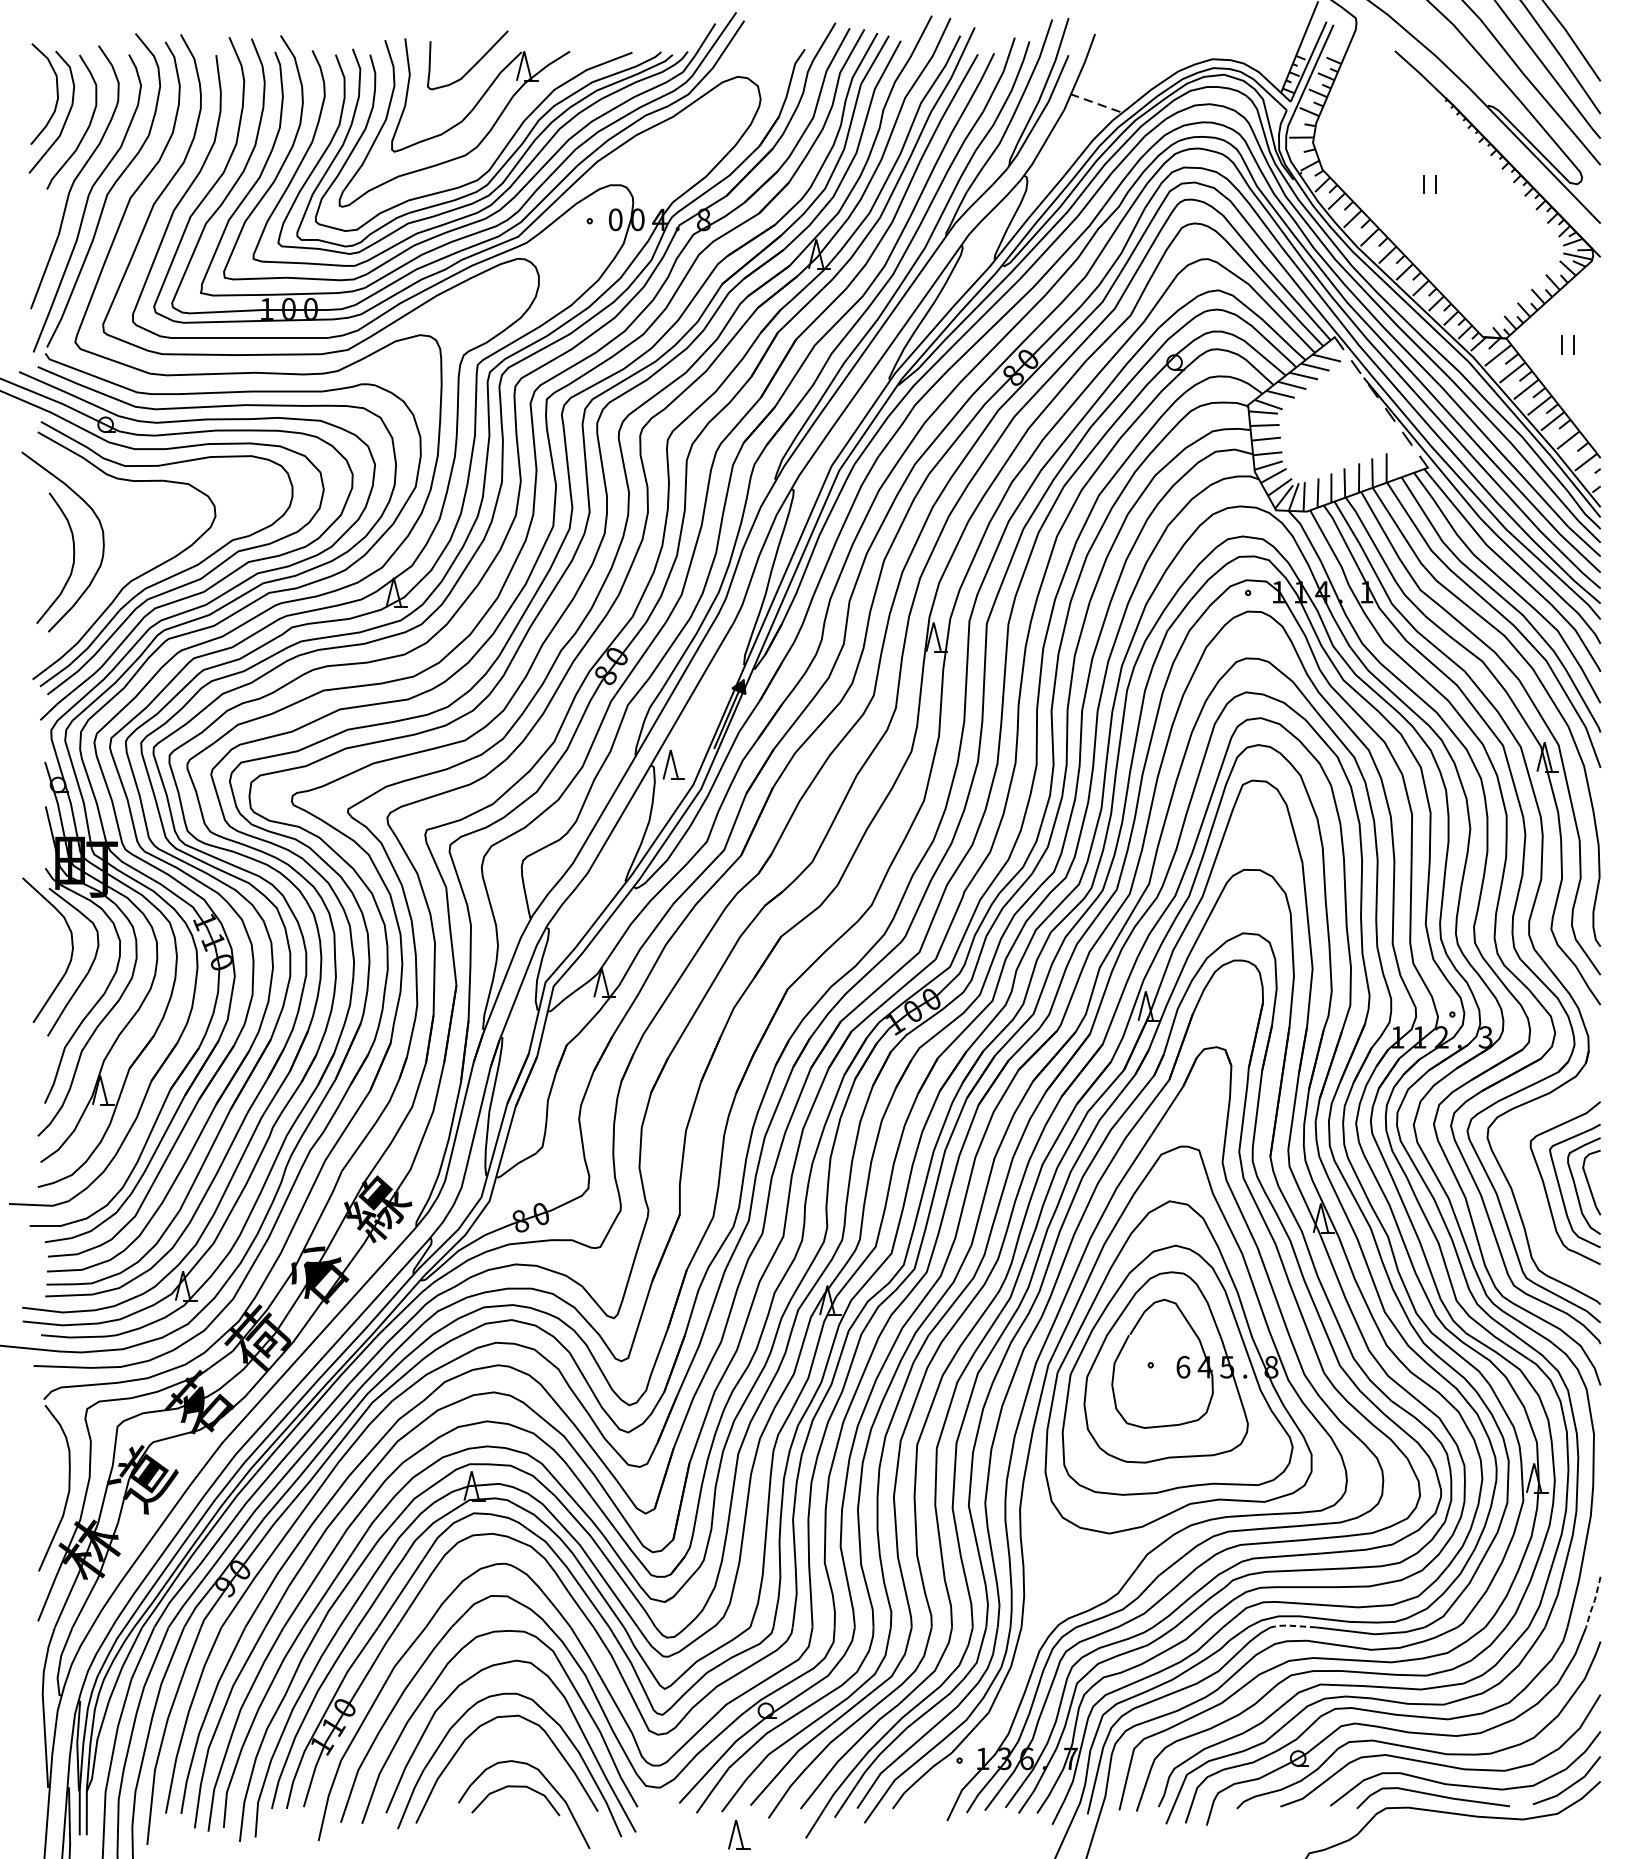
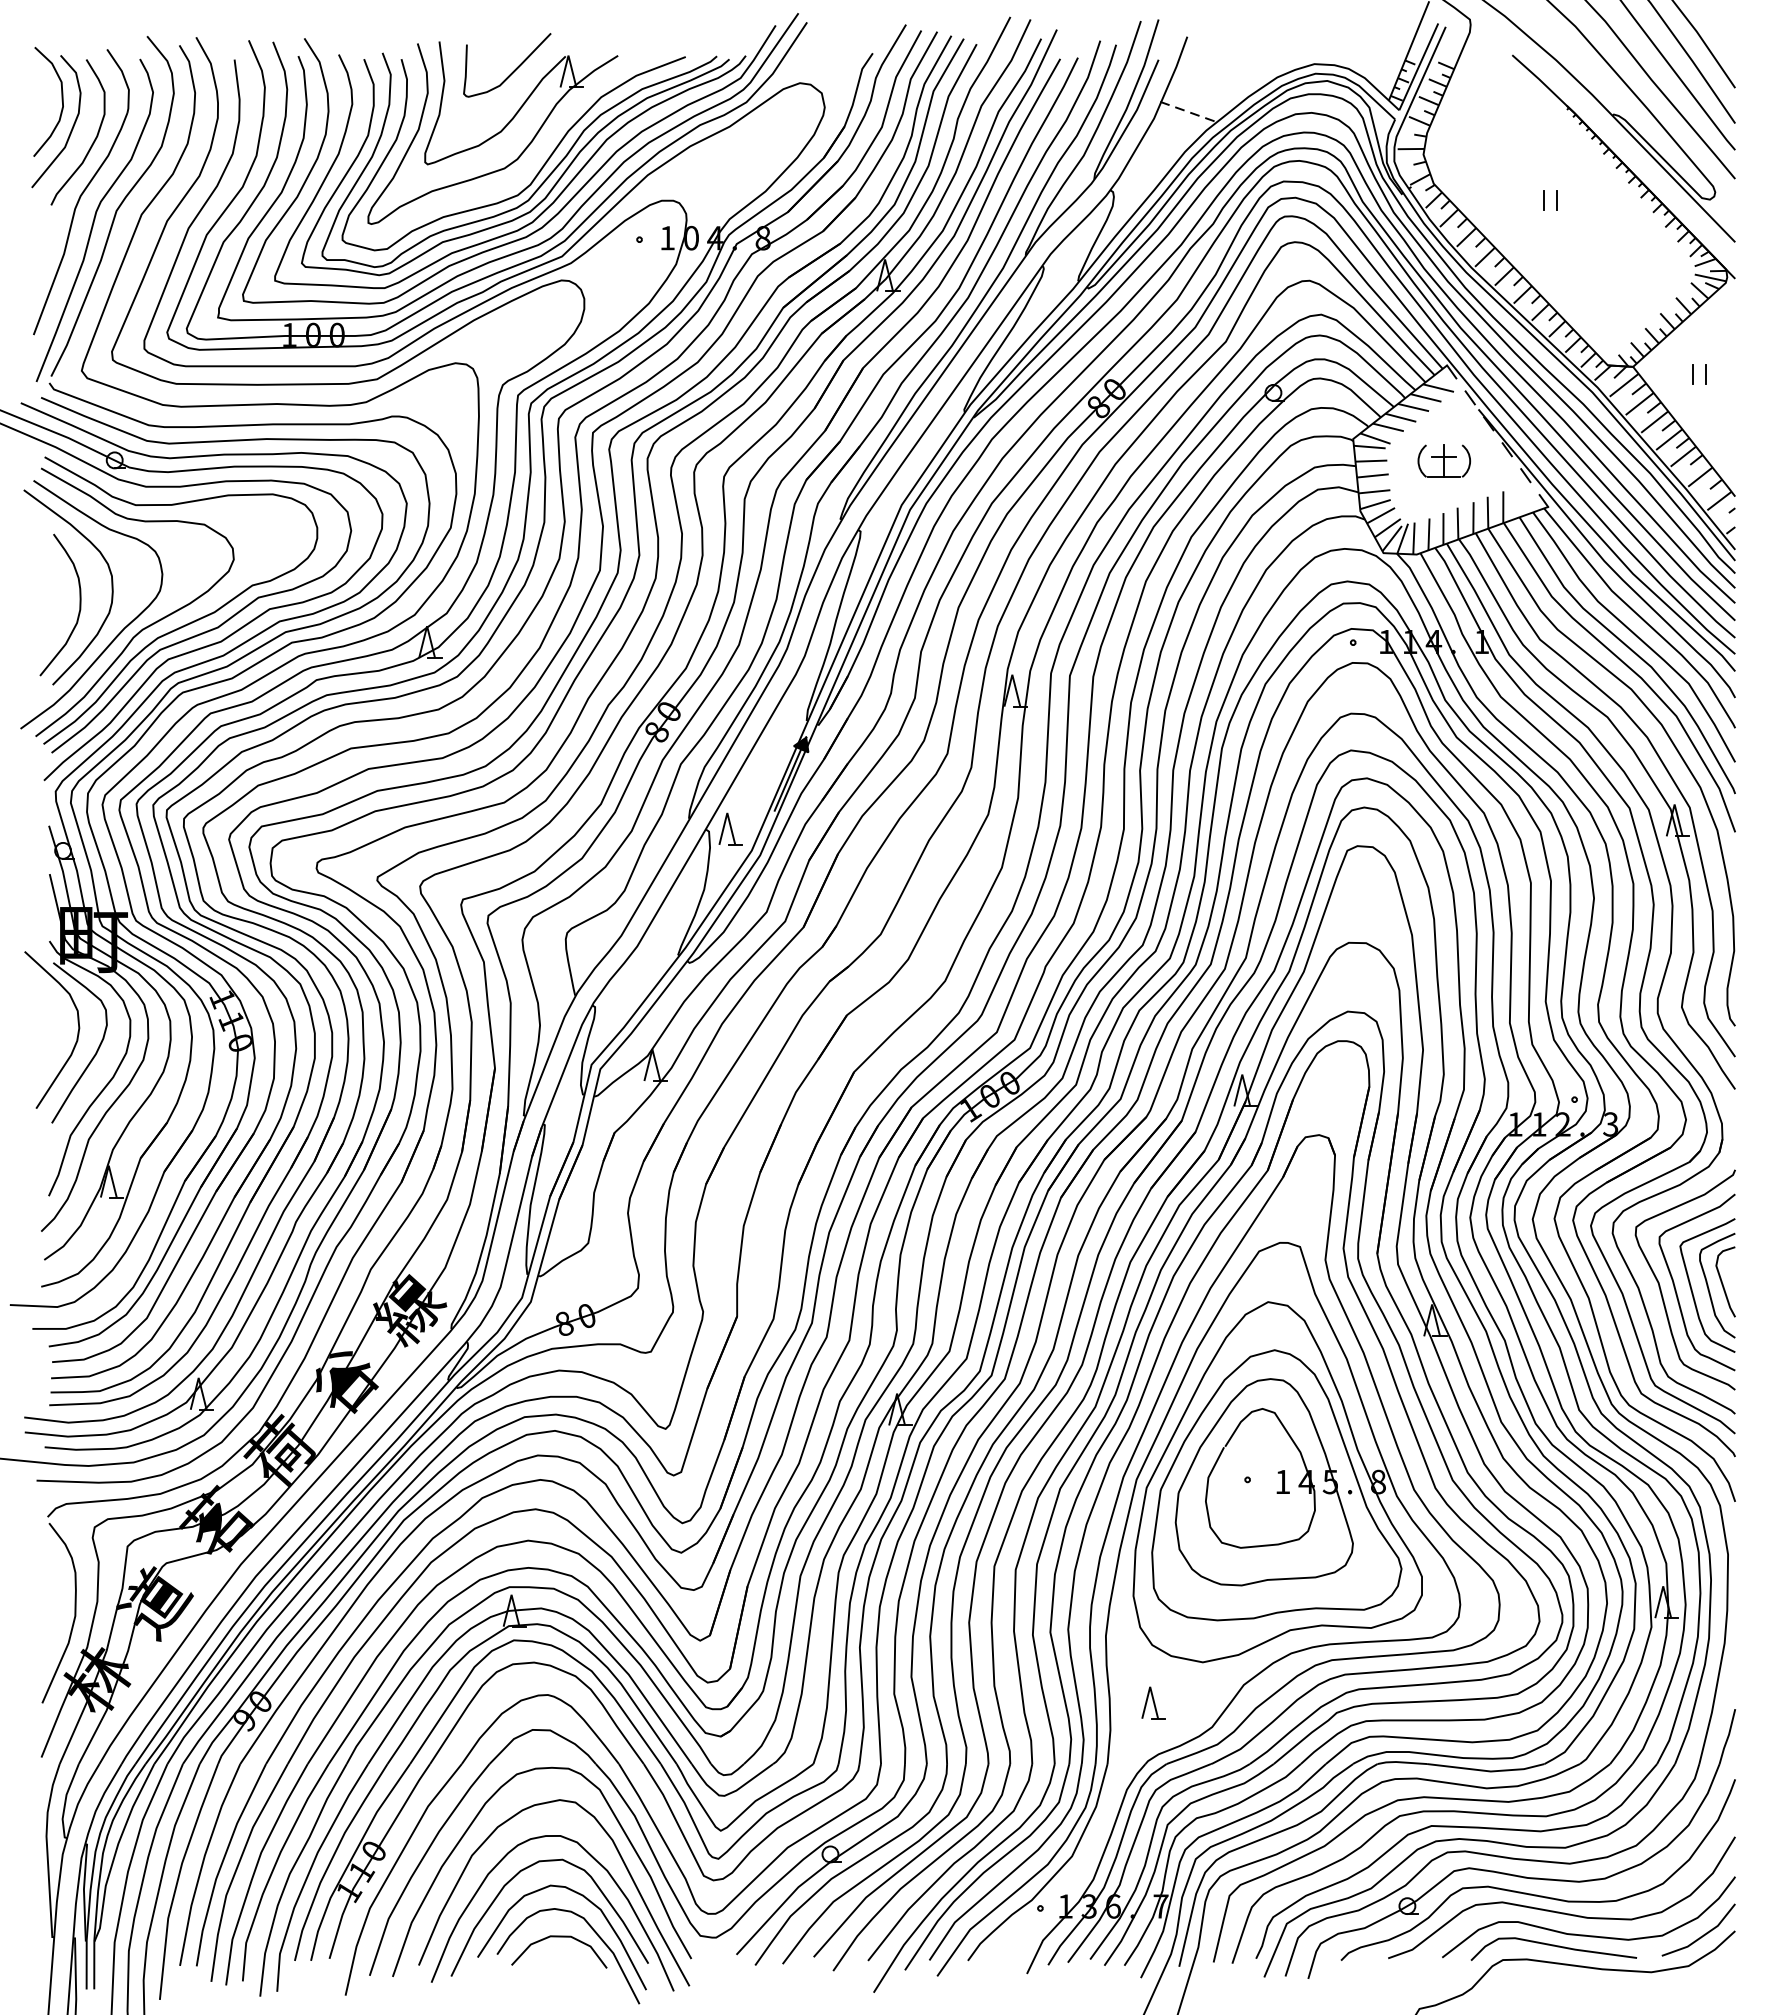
text: (615, 219) -> (667, 237), 0 -> 1
part: (1332, 424) -> (1444, 460), added
curve: (110, 583) -> (119, 632), added
curve: (1531, 1185) -> (1660, 1285), added
text: (1182, 1366) -> (1282, 1481), 6 -> 1
line: (1594, 1602) -> (1728, 1737), dashed -> solid
line: (1291, 1625) -> (1400, 1762), dashed -> solid
curve: (542, 1754) -> (588, 1901), added
part: (739, 1834) -> (1153, 1702), moved

